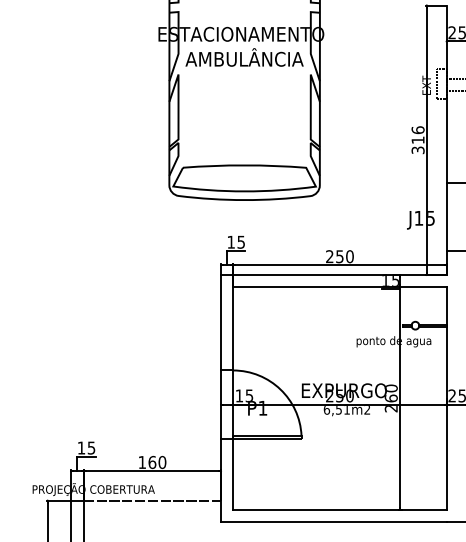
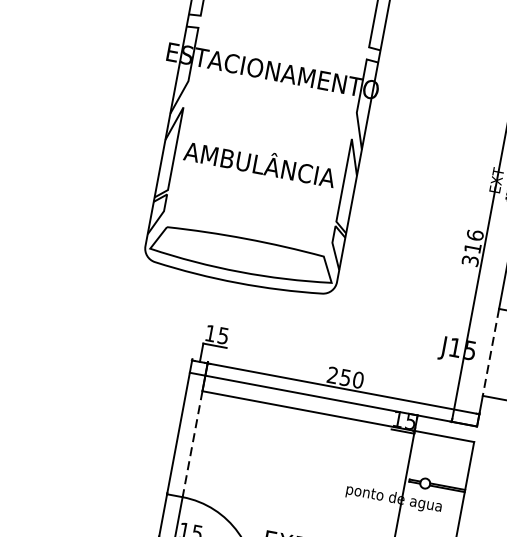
text: (244, 57) -> (260, 162), moved
line: (446, 217) -> (490, 353), solid -> dashed
line: (233, 328) -> (192, 443), solid -> dashed

